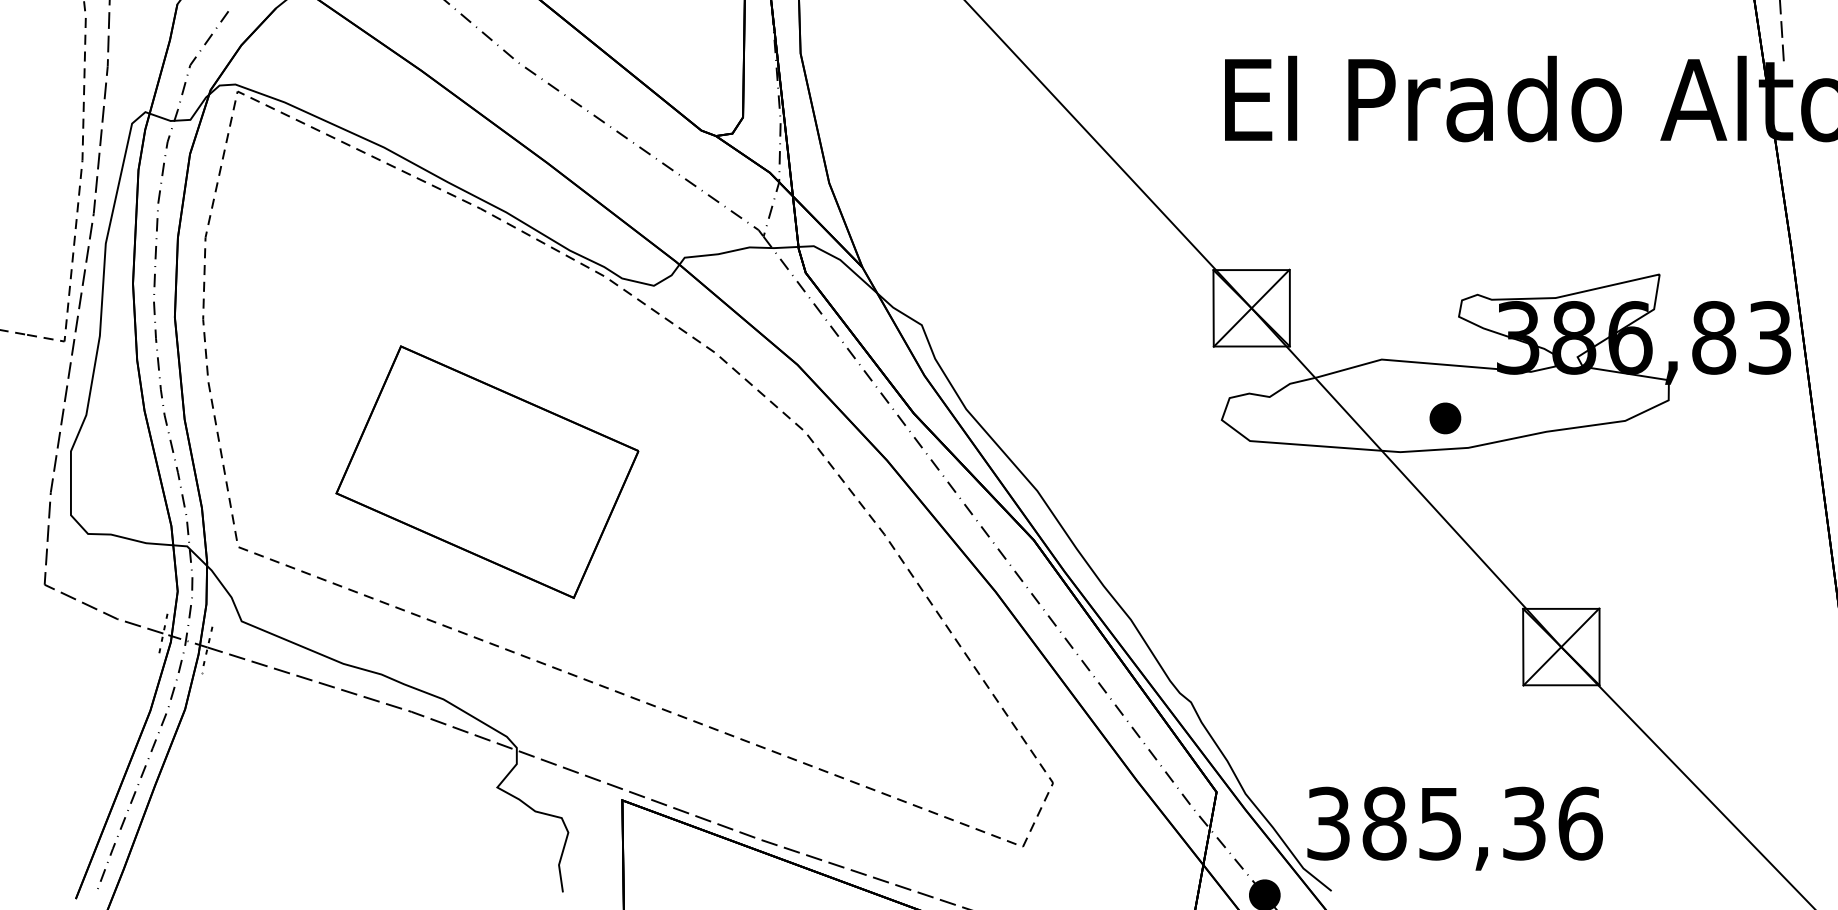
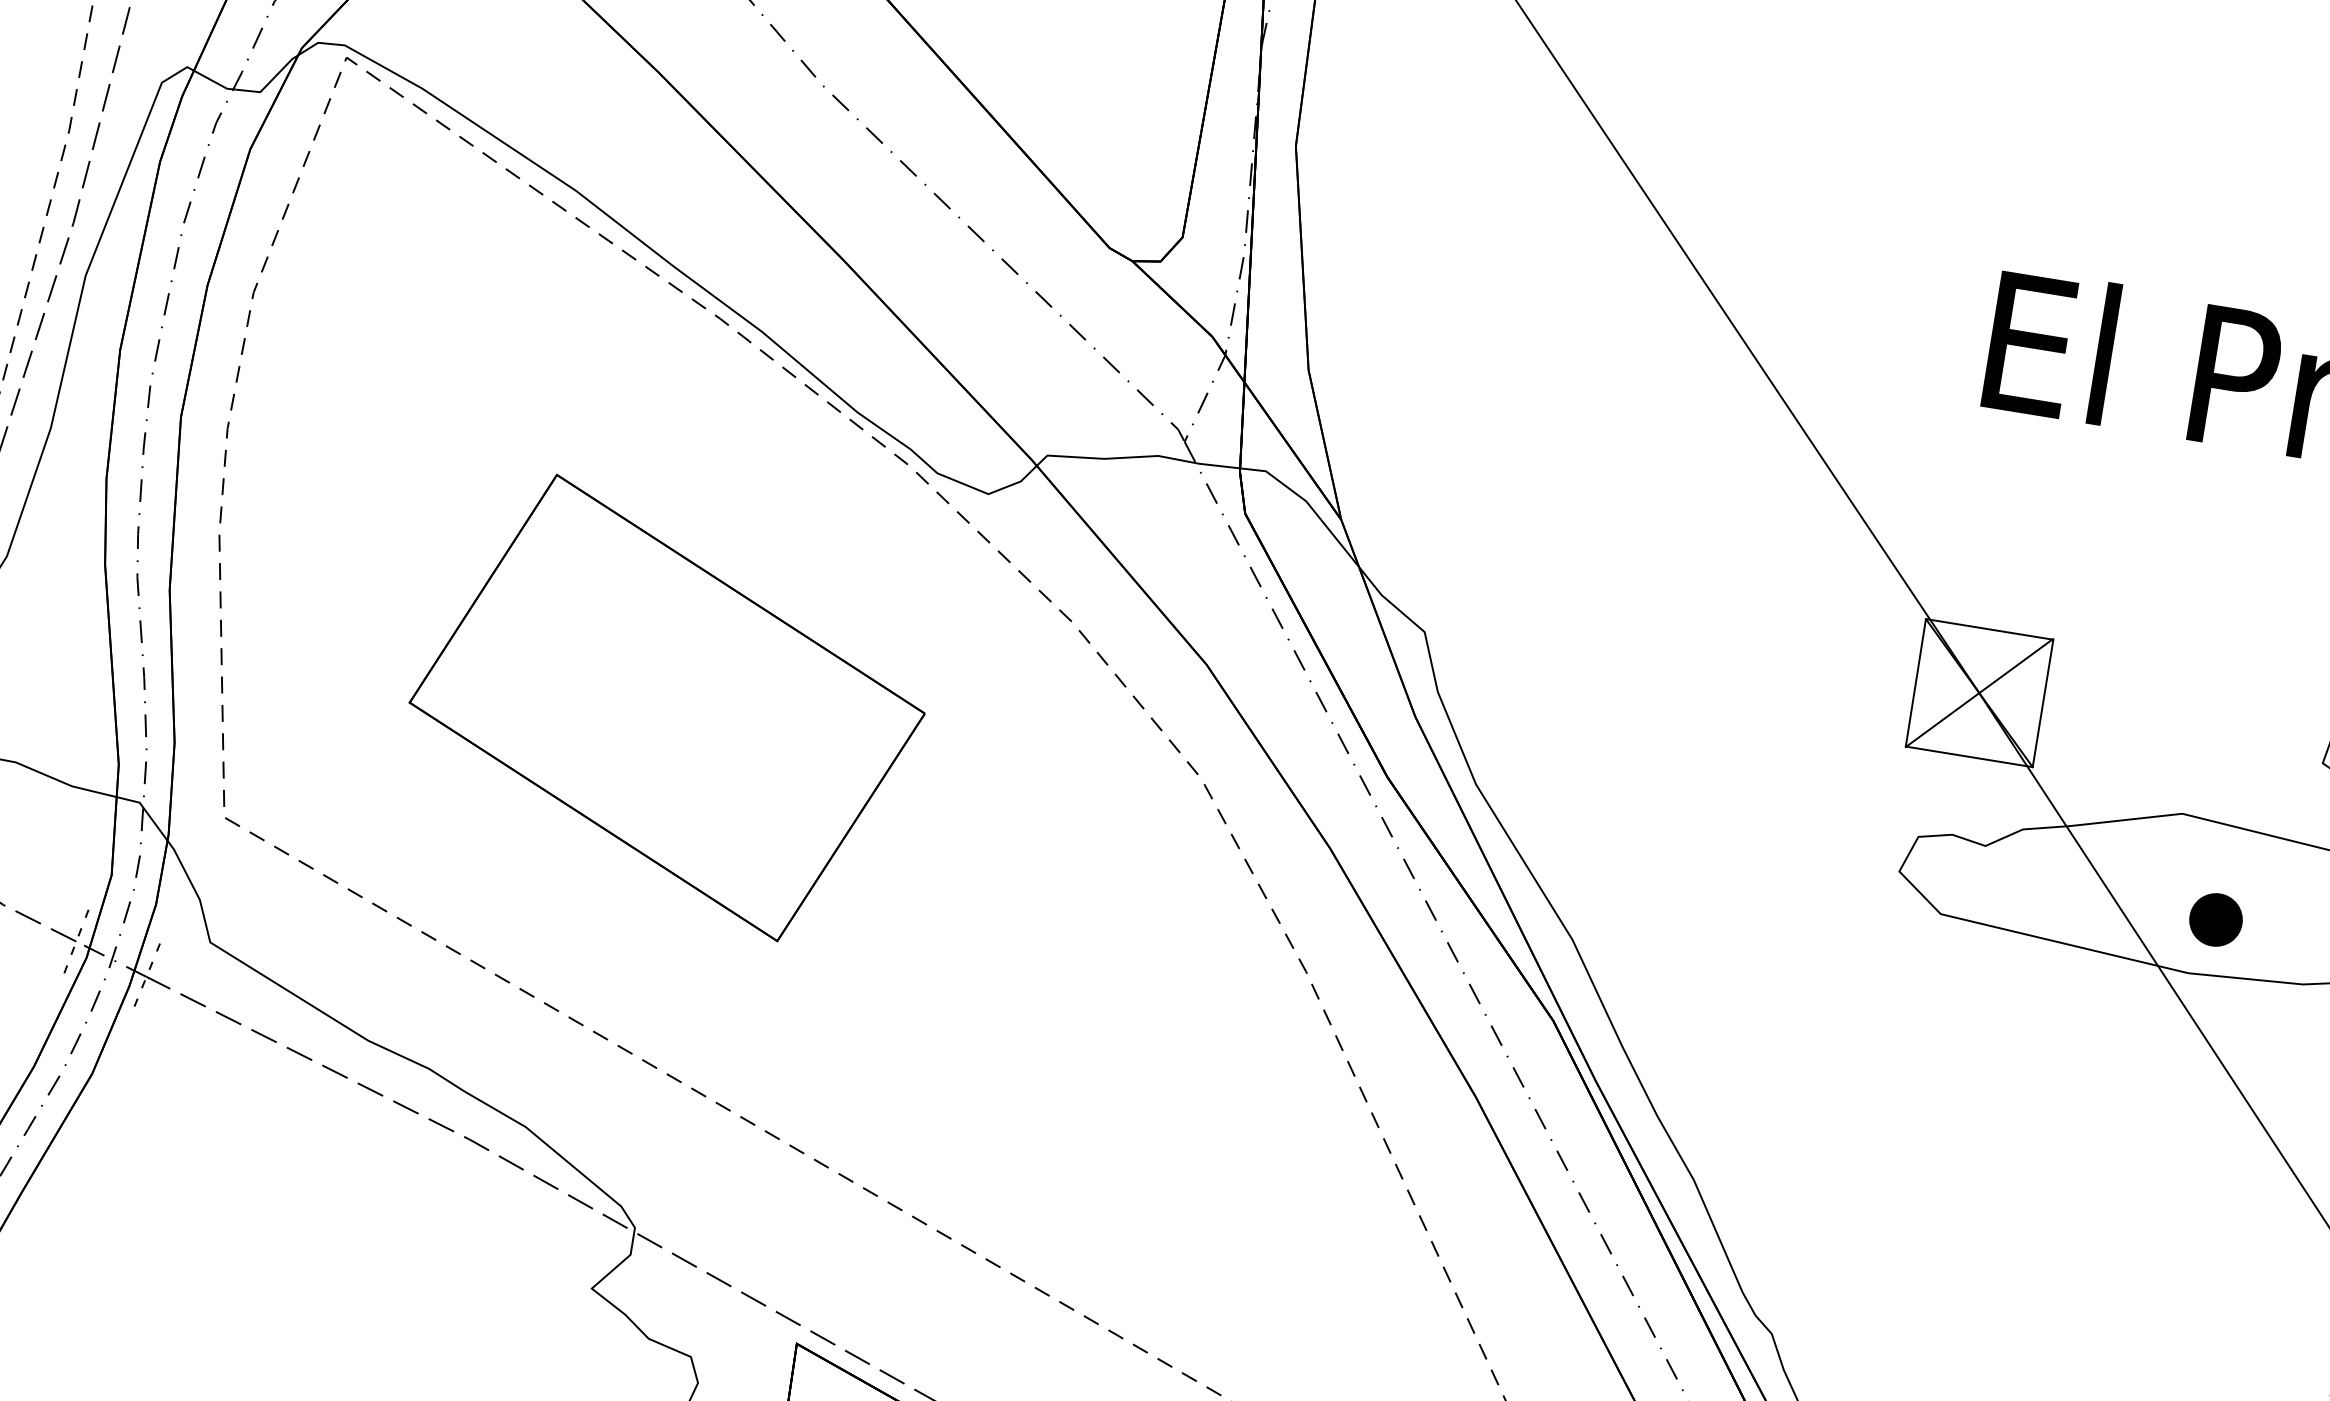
part: (1445, 418) -> (2216, 920), moved
part: (487, 471) -> (667, 706), moved

